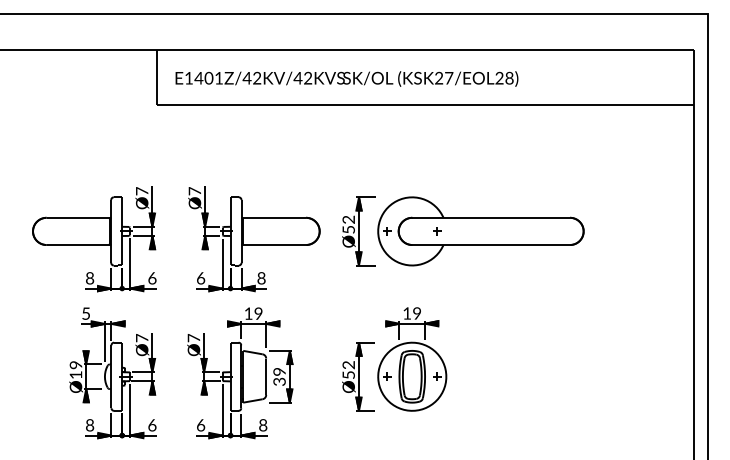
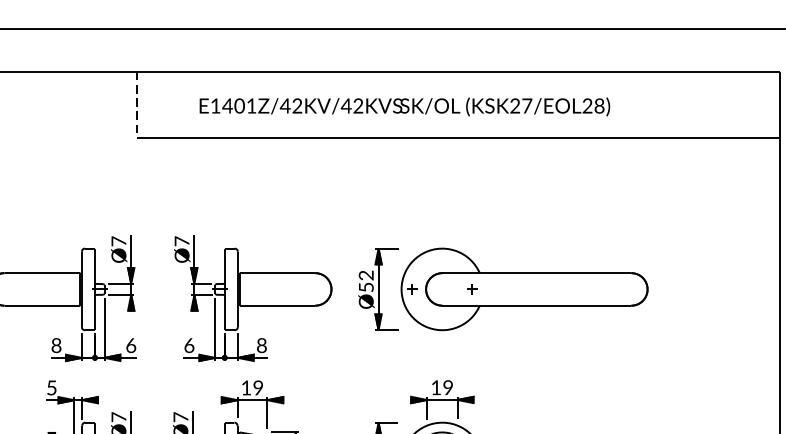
line: (157, 77) -> (137, 105), solid -> dashed
text: (346, 78) -> (404, 106), moved

